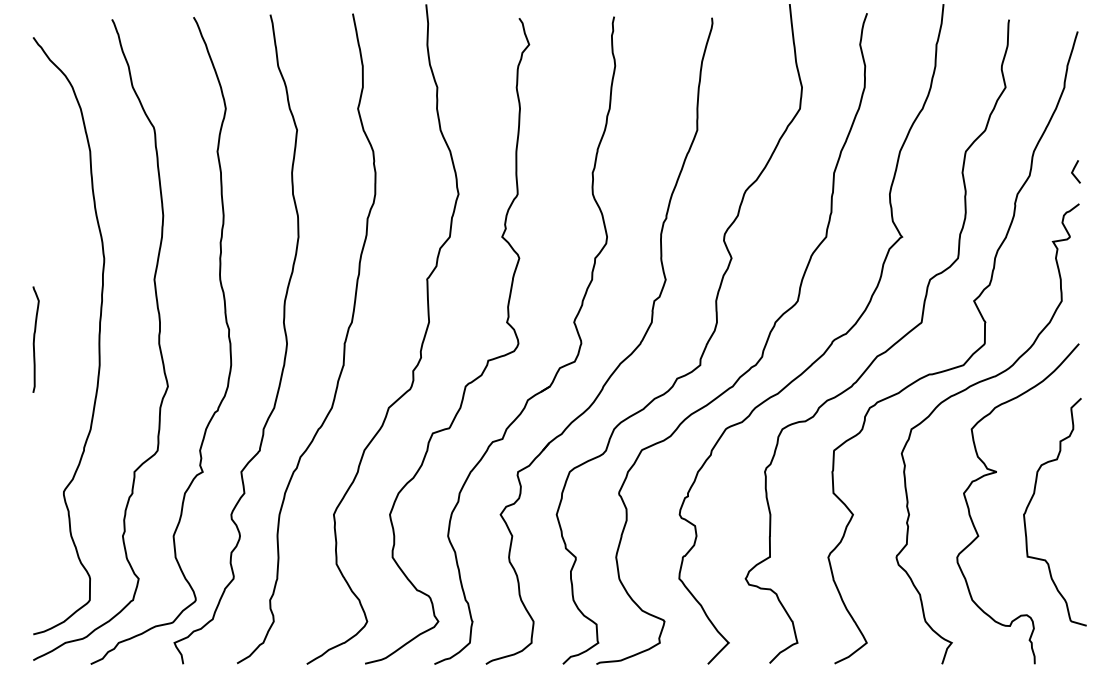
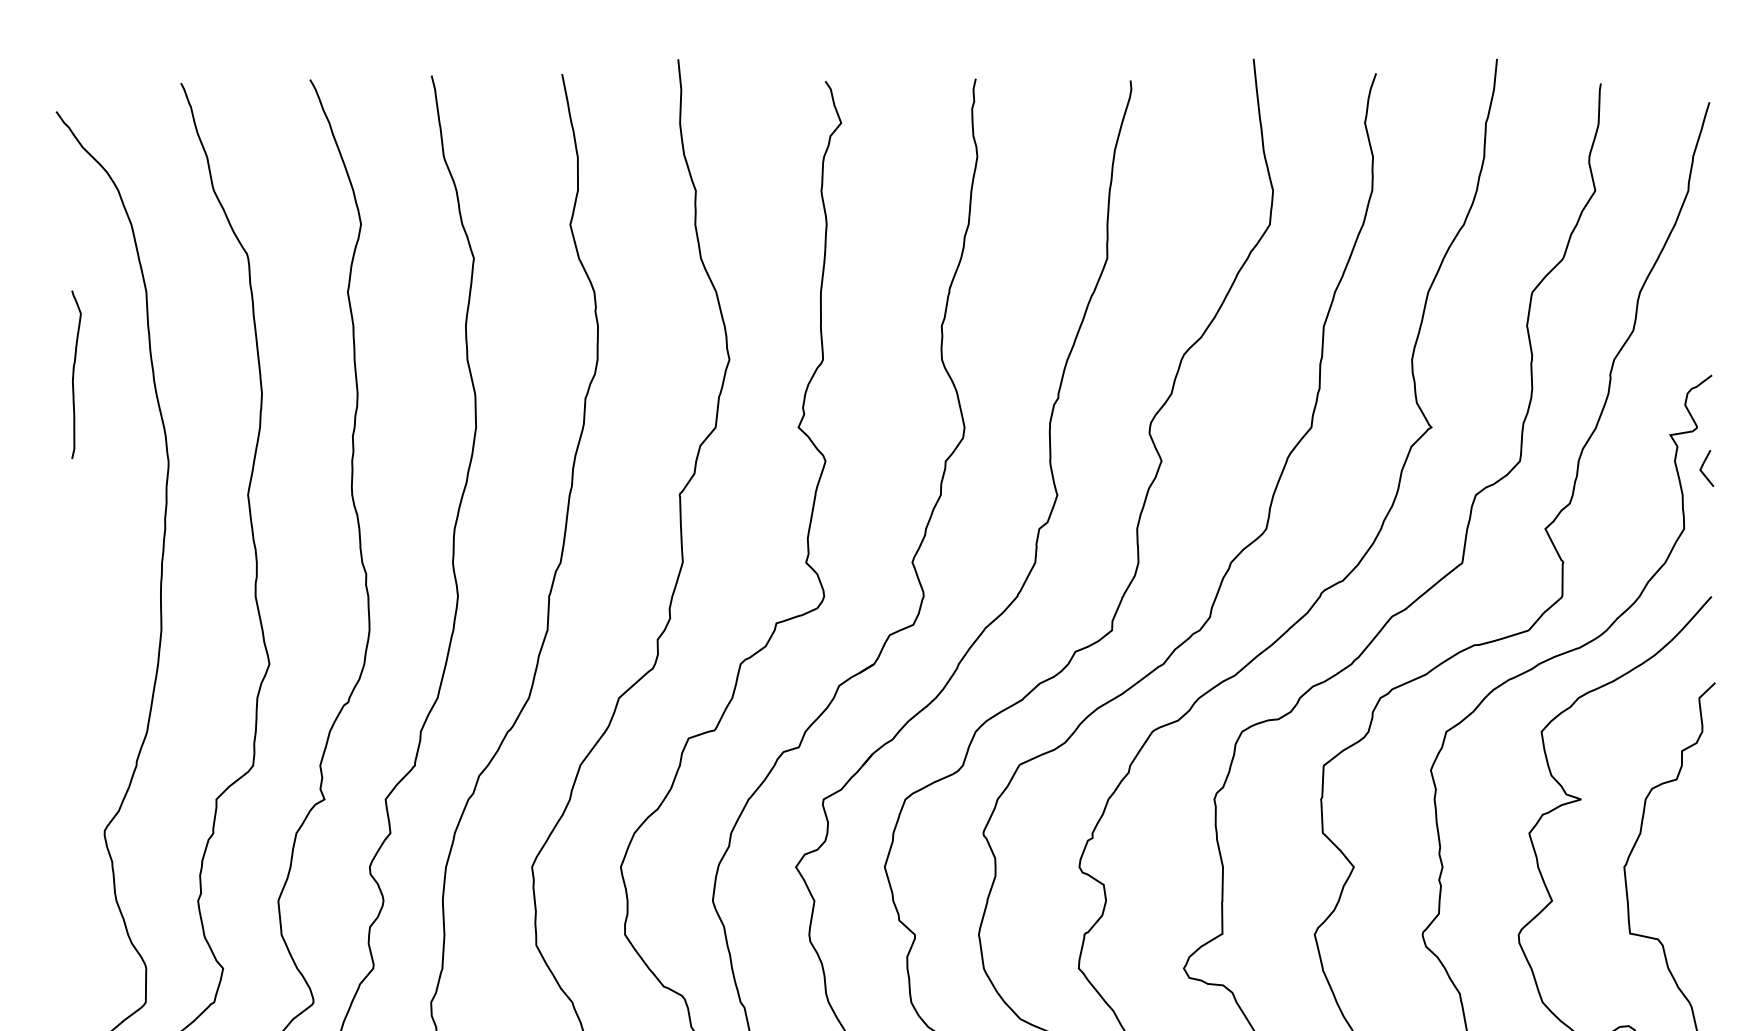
line: (1074, 170) -> (1704, 466), moved
curve: (34, 339) -> (74, 374), moved

